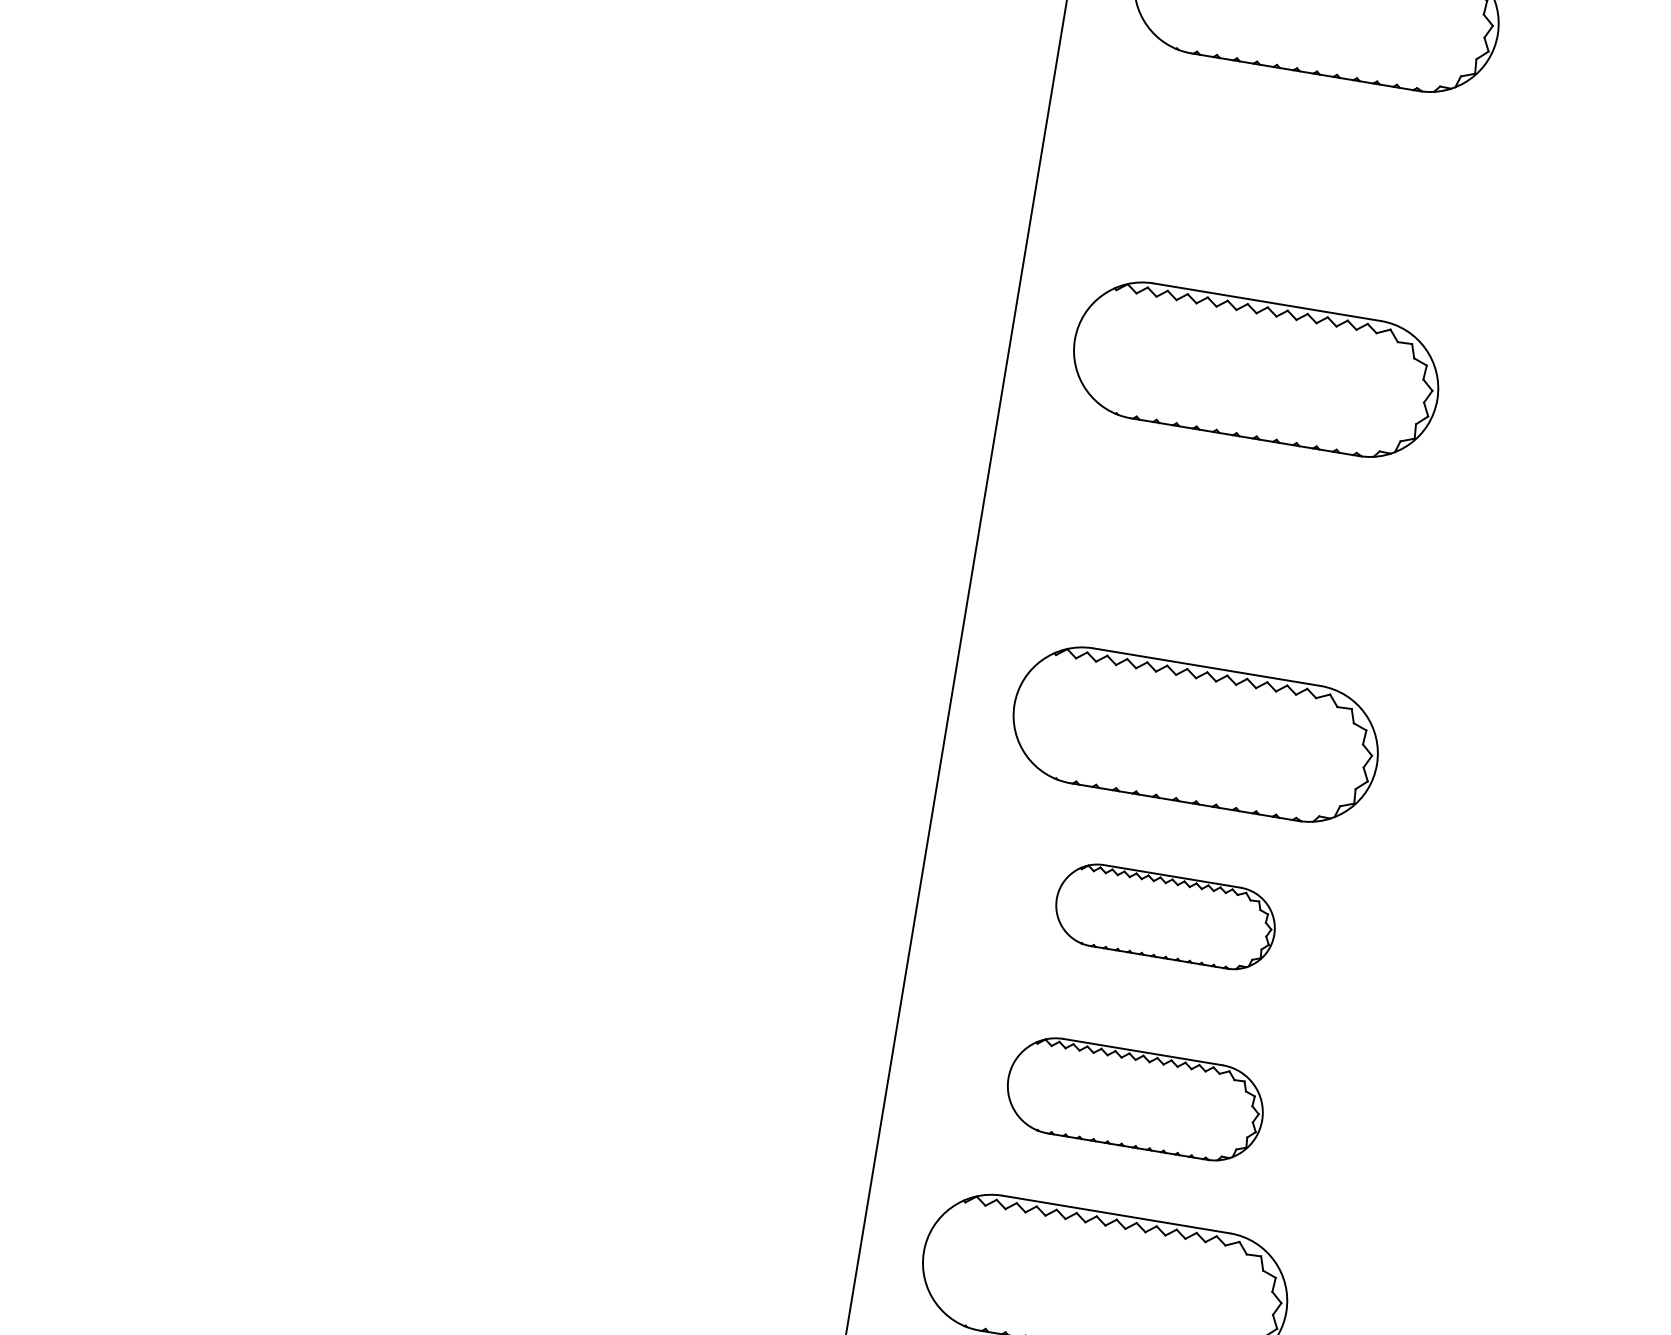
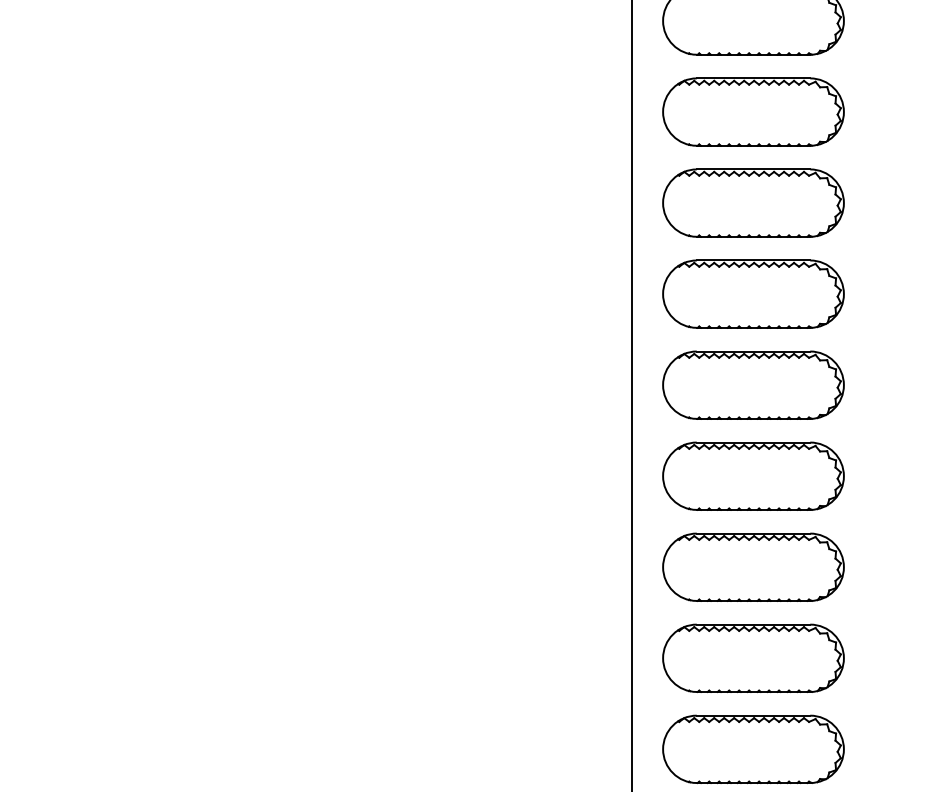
part: (1286, 185) -> (753, 202), added
part: (1226, 550) -> (753, 384), added
part: (1165, 915) -> (753, 566), size x1.67
part: (1135, 1097) -> (753, 657), size x1.43

